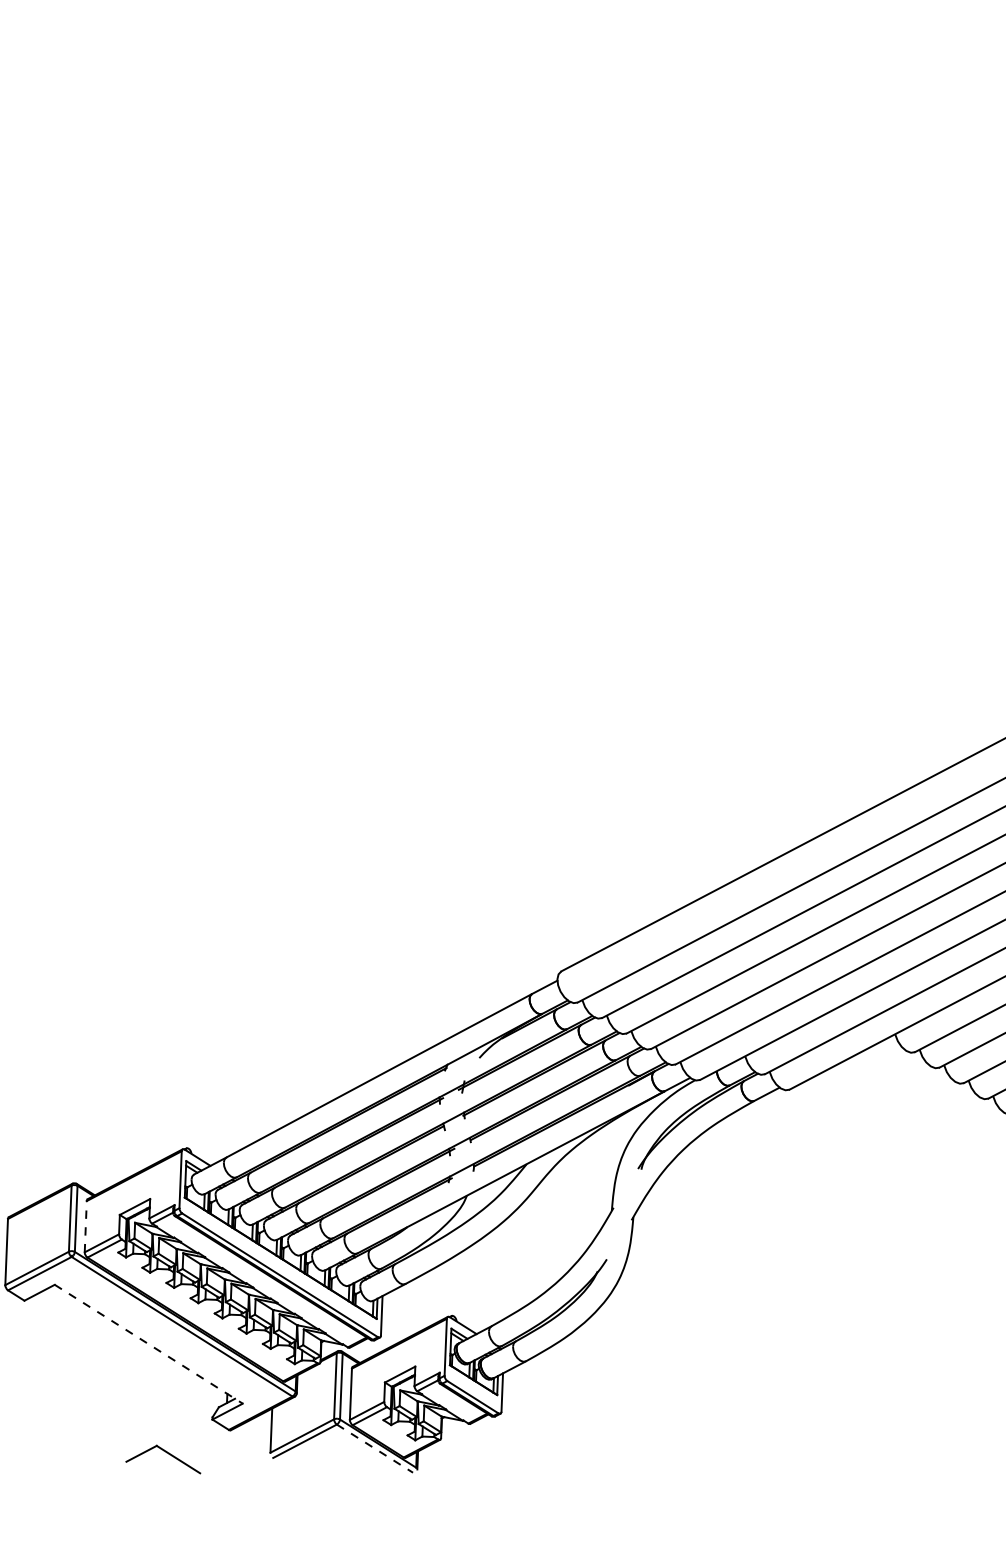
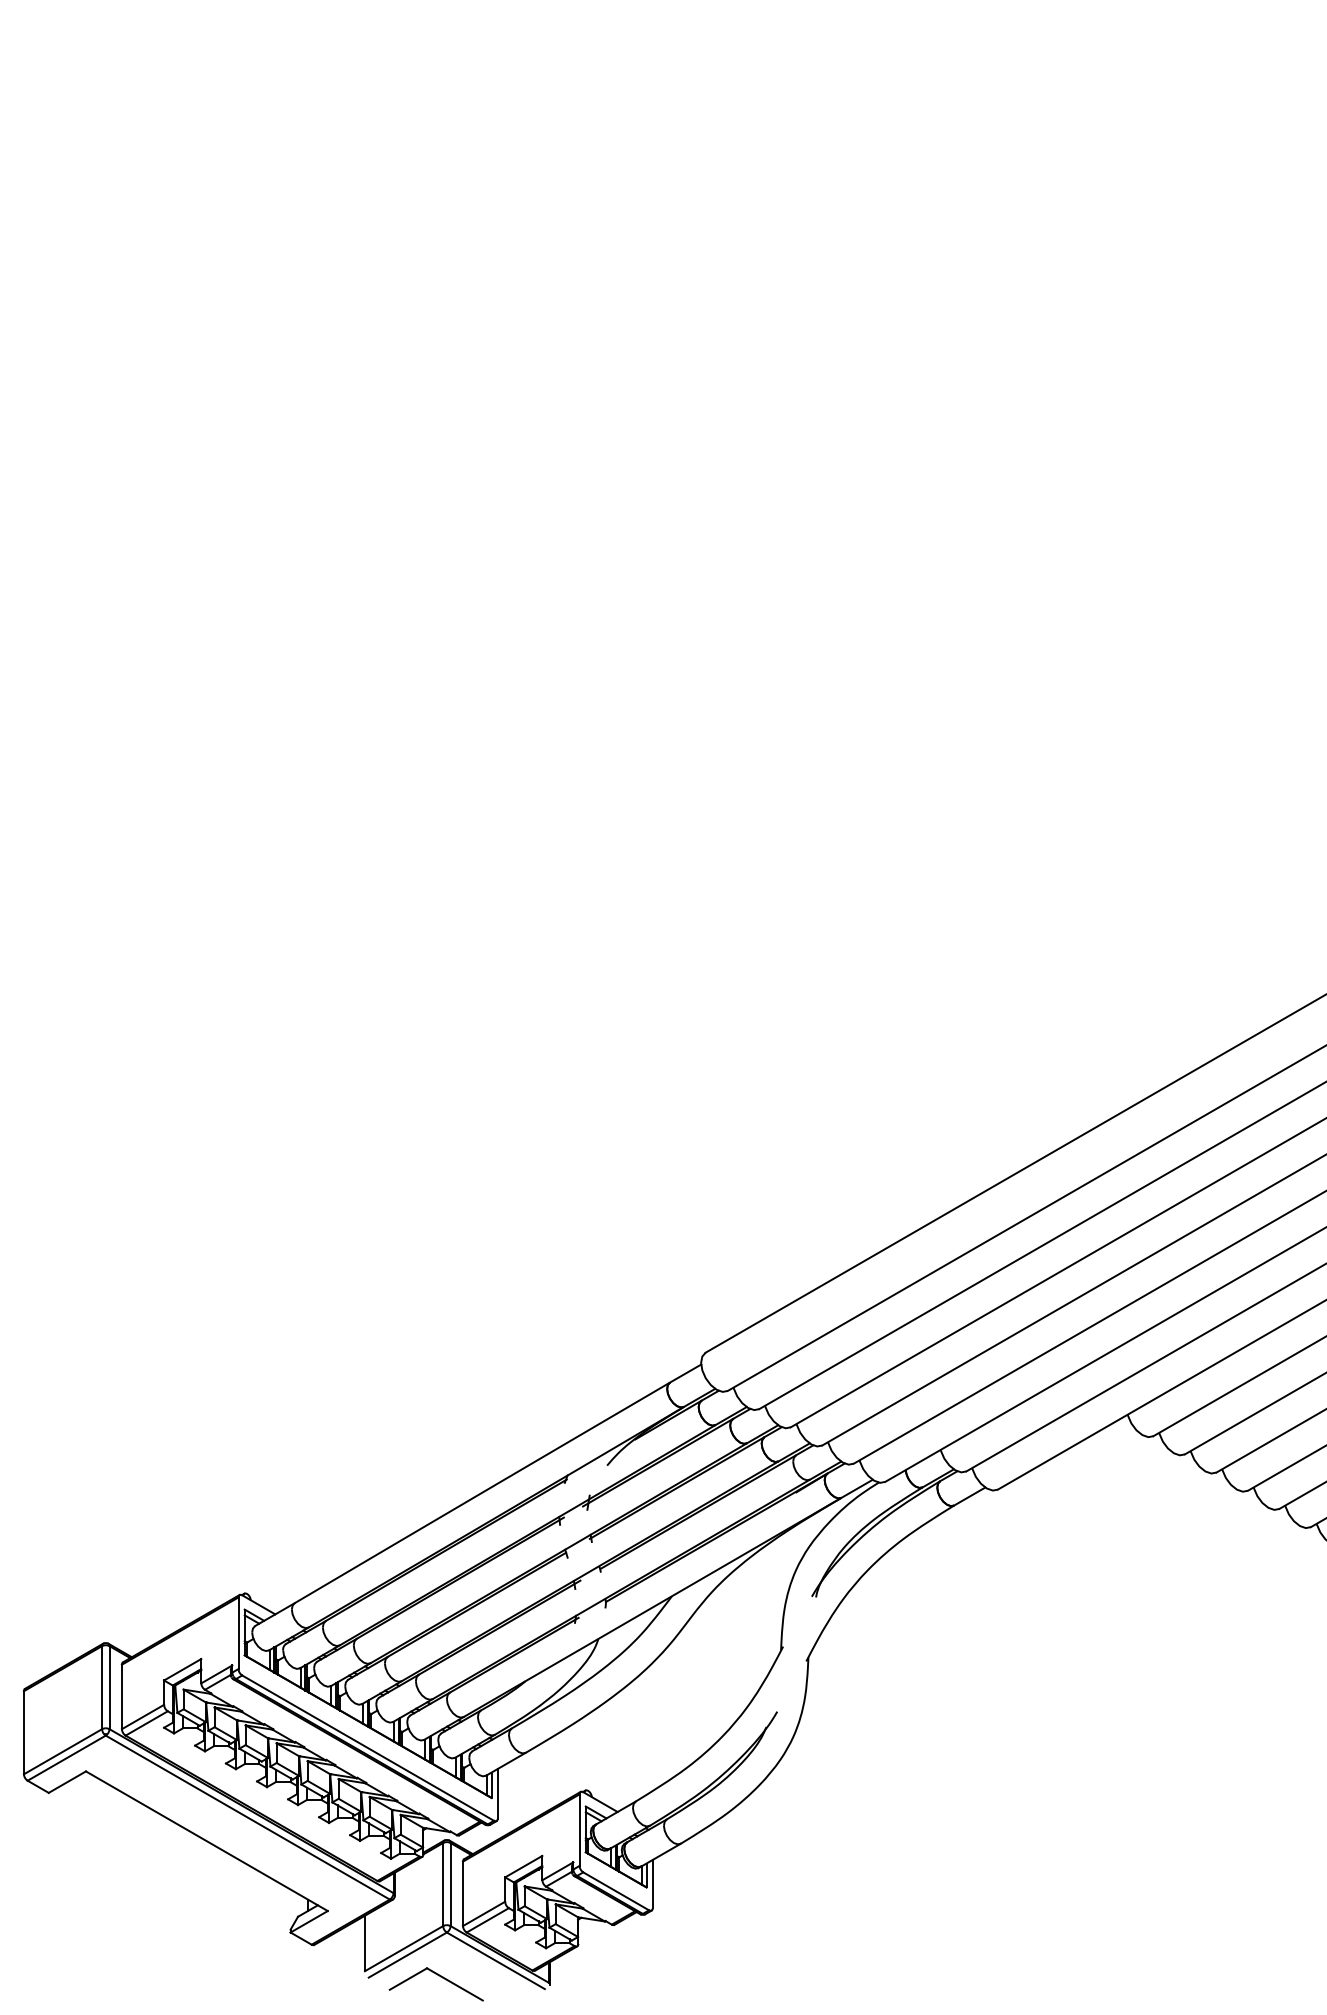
line: (85, 1226) -> (121, 1696), dashed -> solid
line: (148, 1344) -> (206, 1841), dashed -> solid
line: (374, 1448) -> (495, 1960), dashed -> solid
part: (167, 1453) -> (440, 1977), moved

